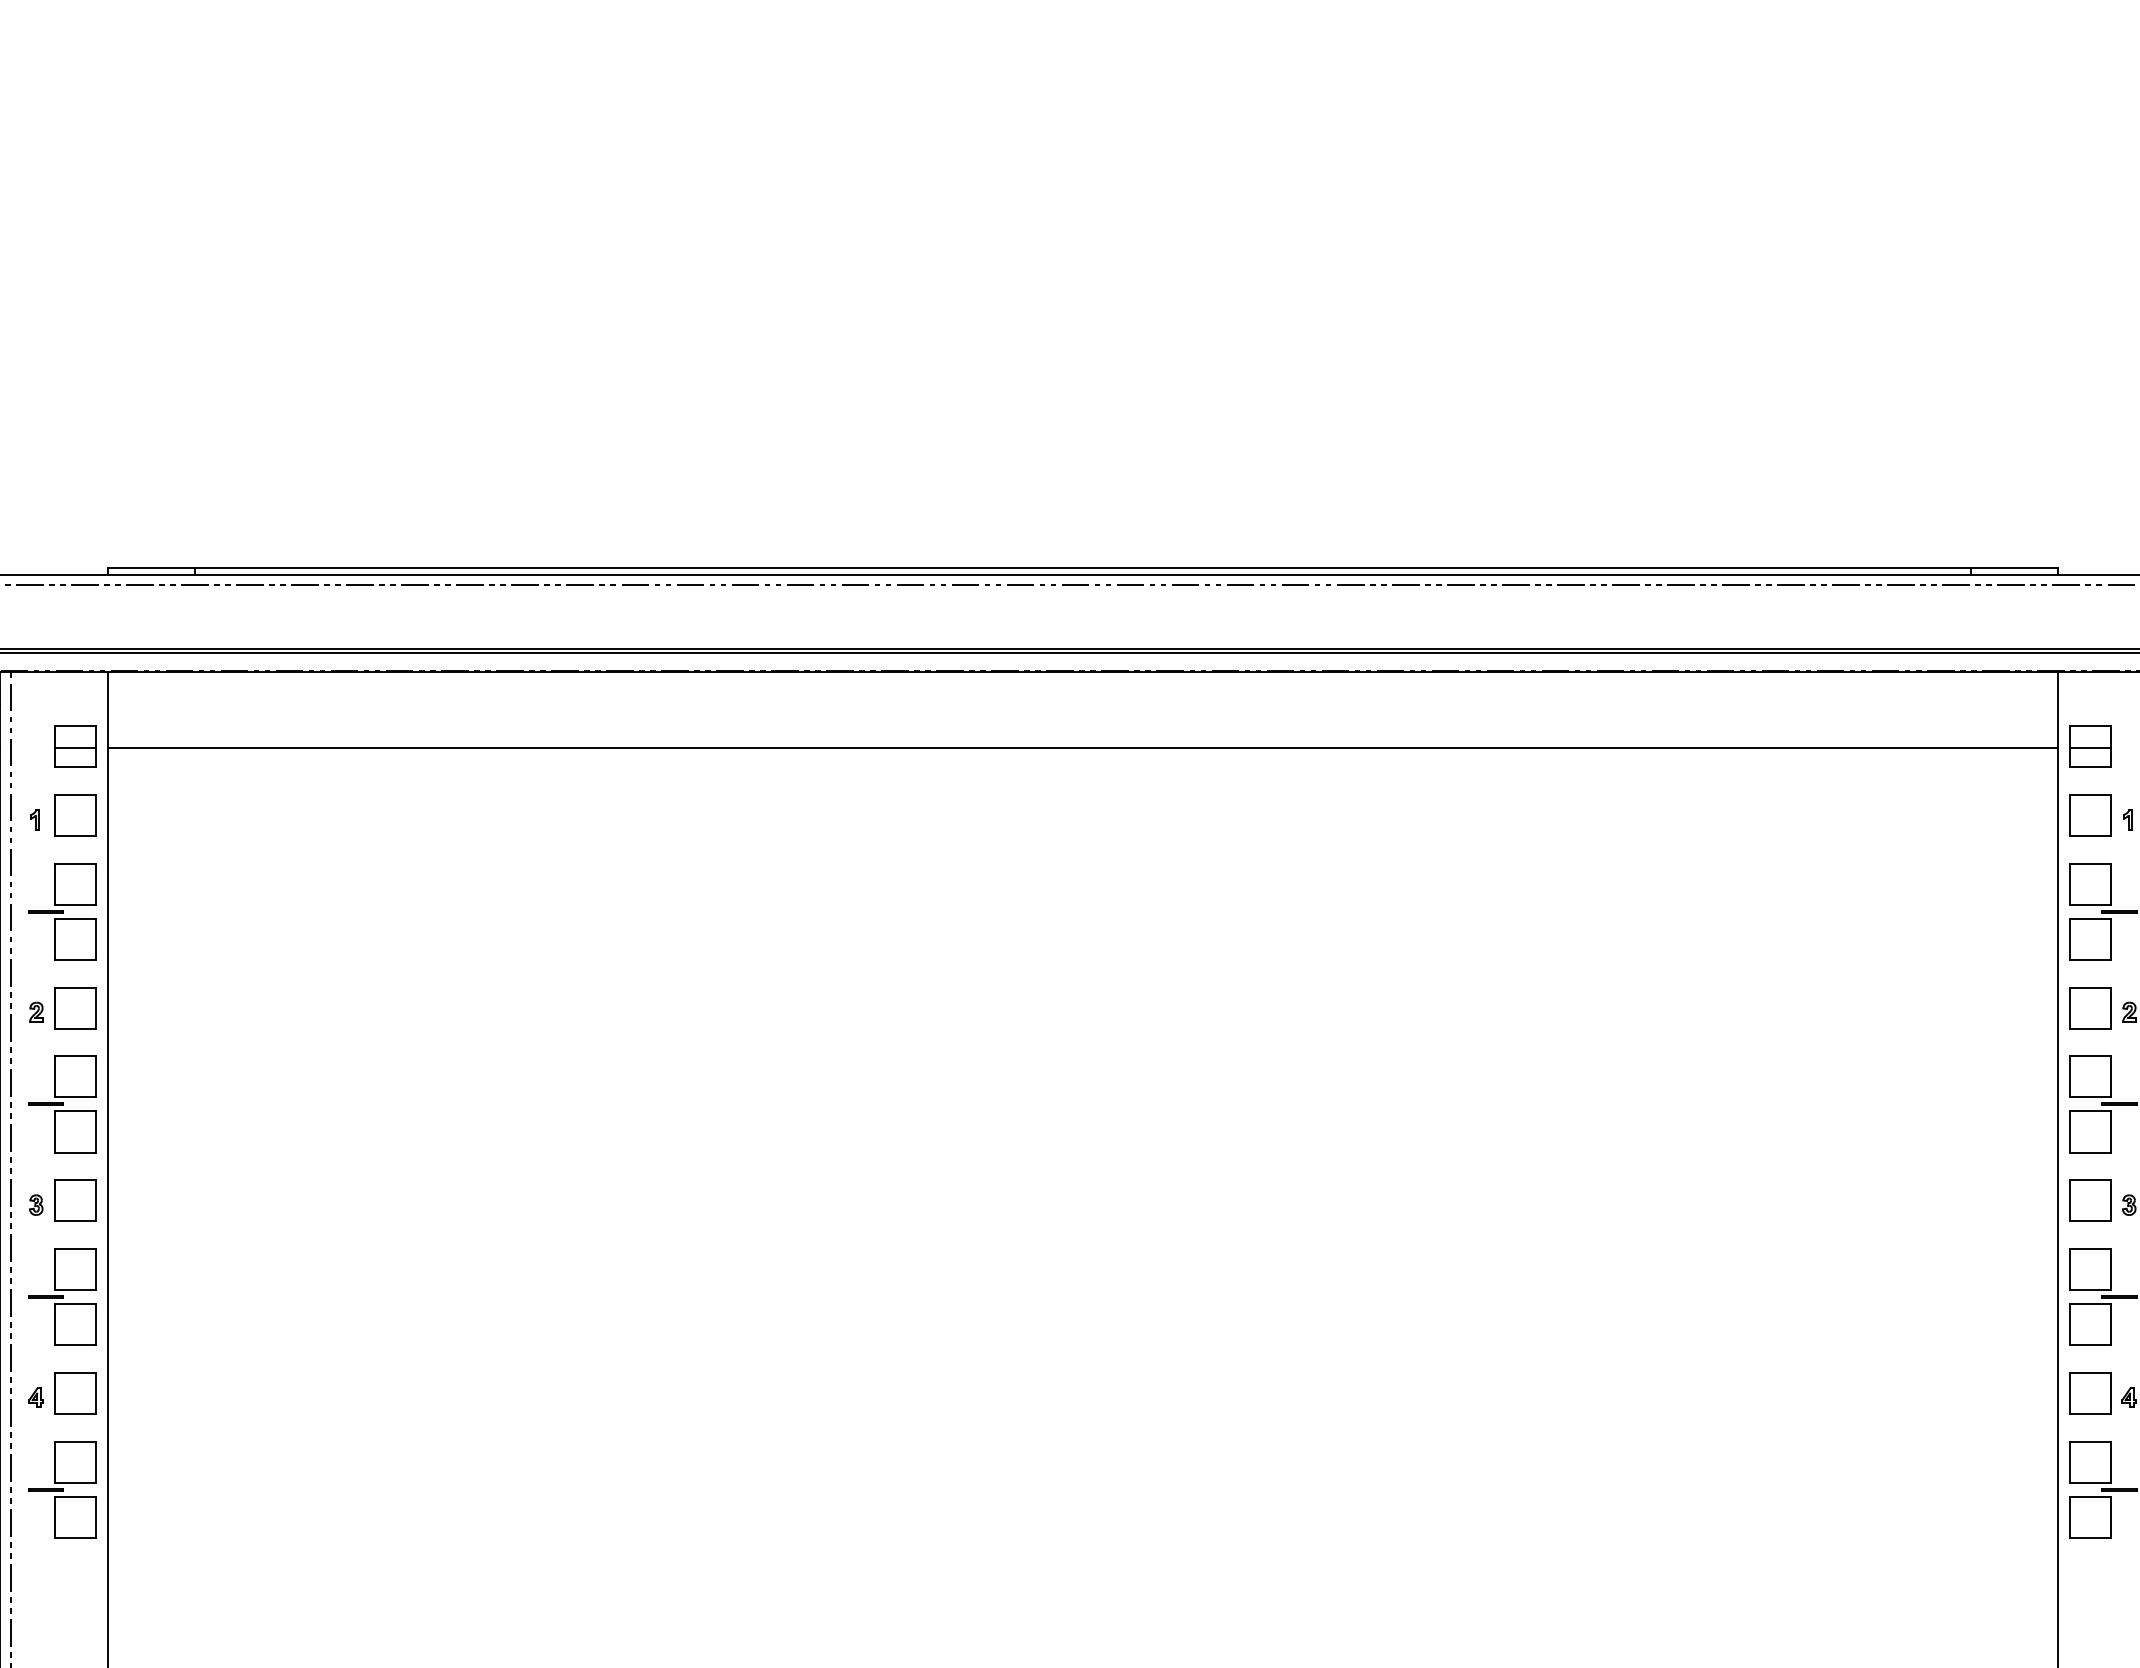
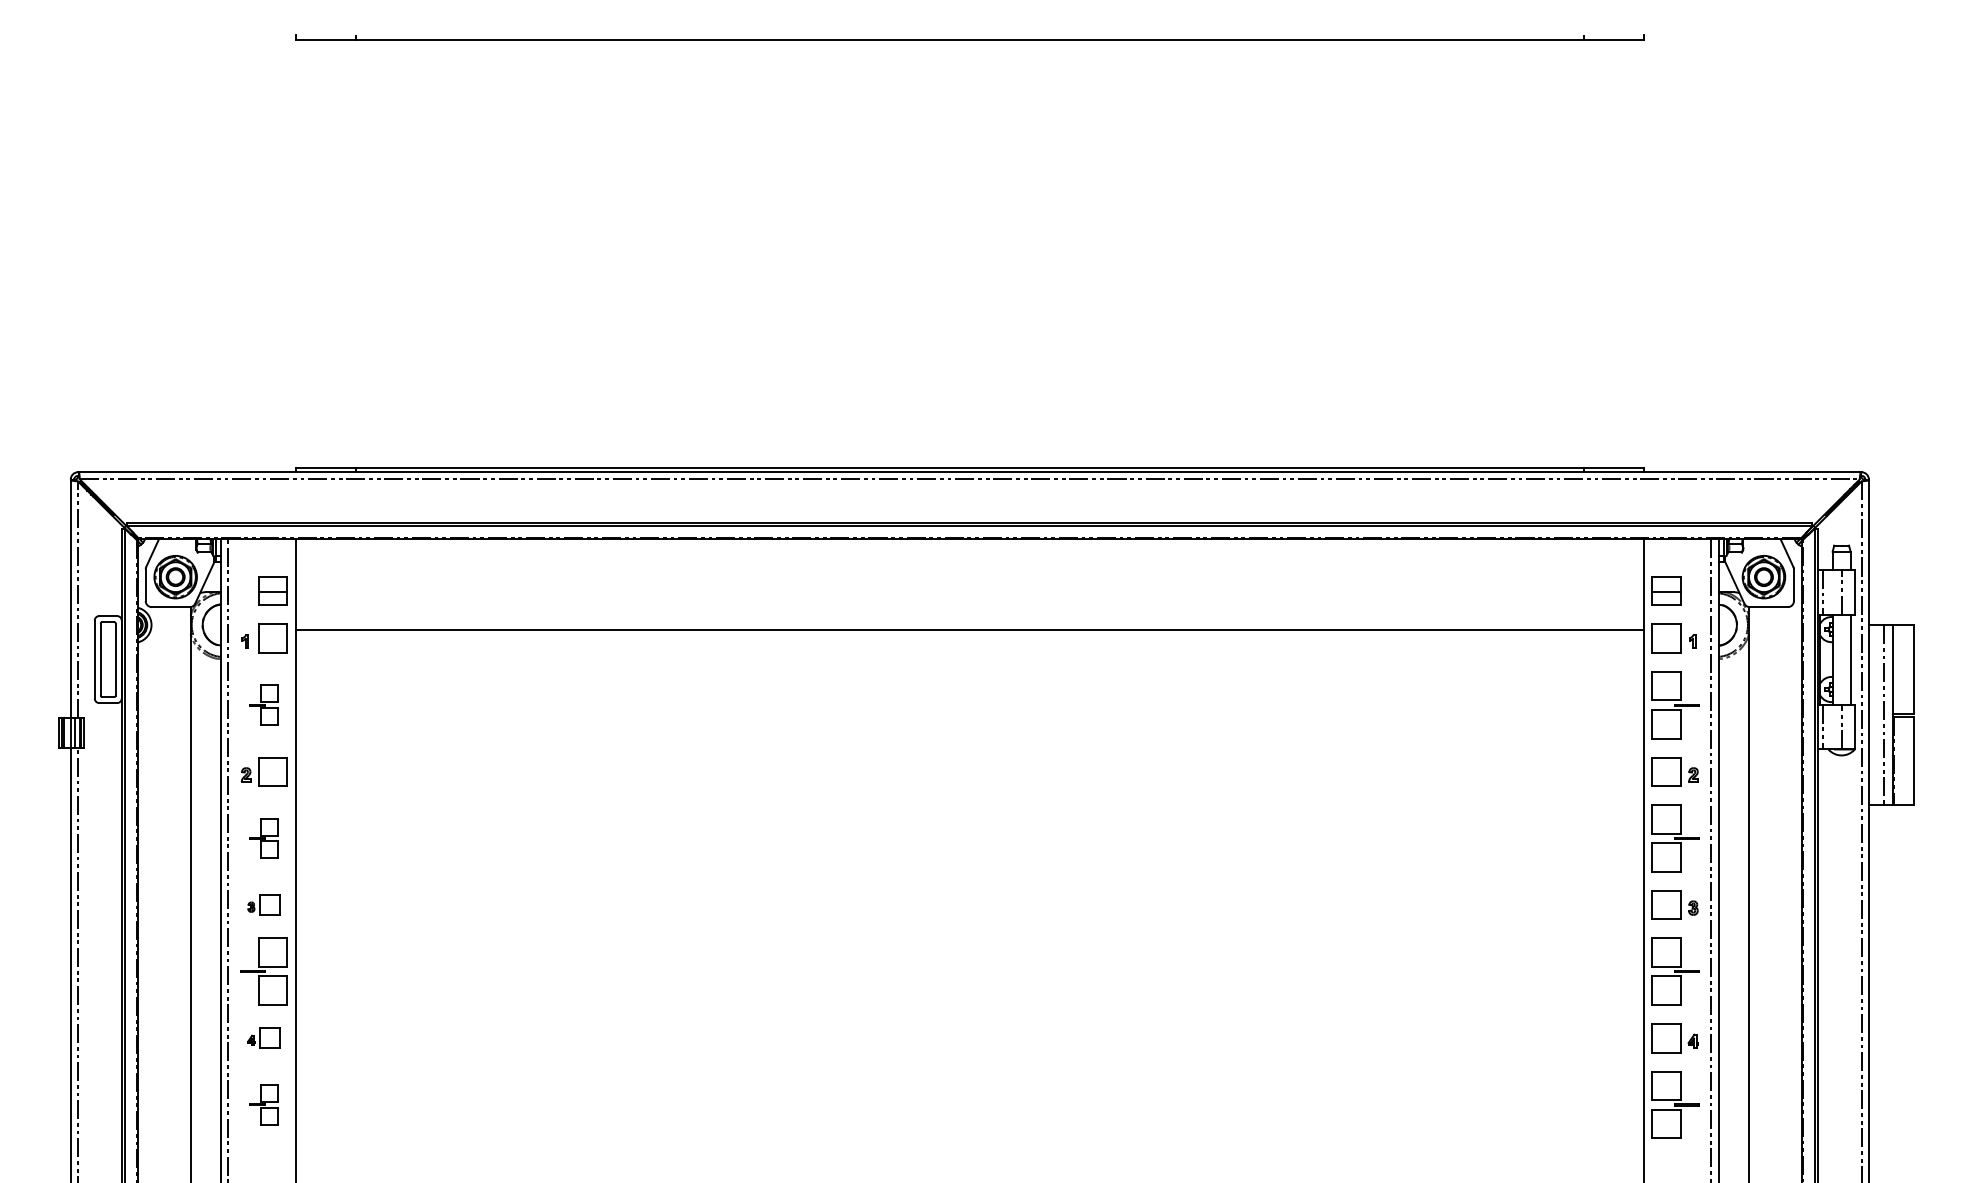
line: (1082, 748) -> (969, 630), moved
part: (61, 912) -> (263, 705), size x0.6
part: (61, 1104) -> (263, 838), size x0.6
part: (61, 1199) -> (263, 904), size x0.7
part: (61, 1393) -> (263, 1038), size x0.7
part: (61, 1489) -> (263, 1104), size x0.6

